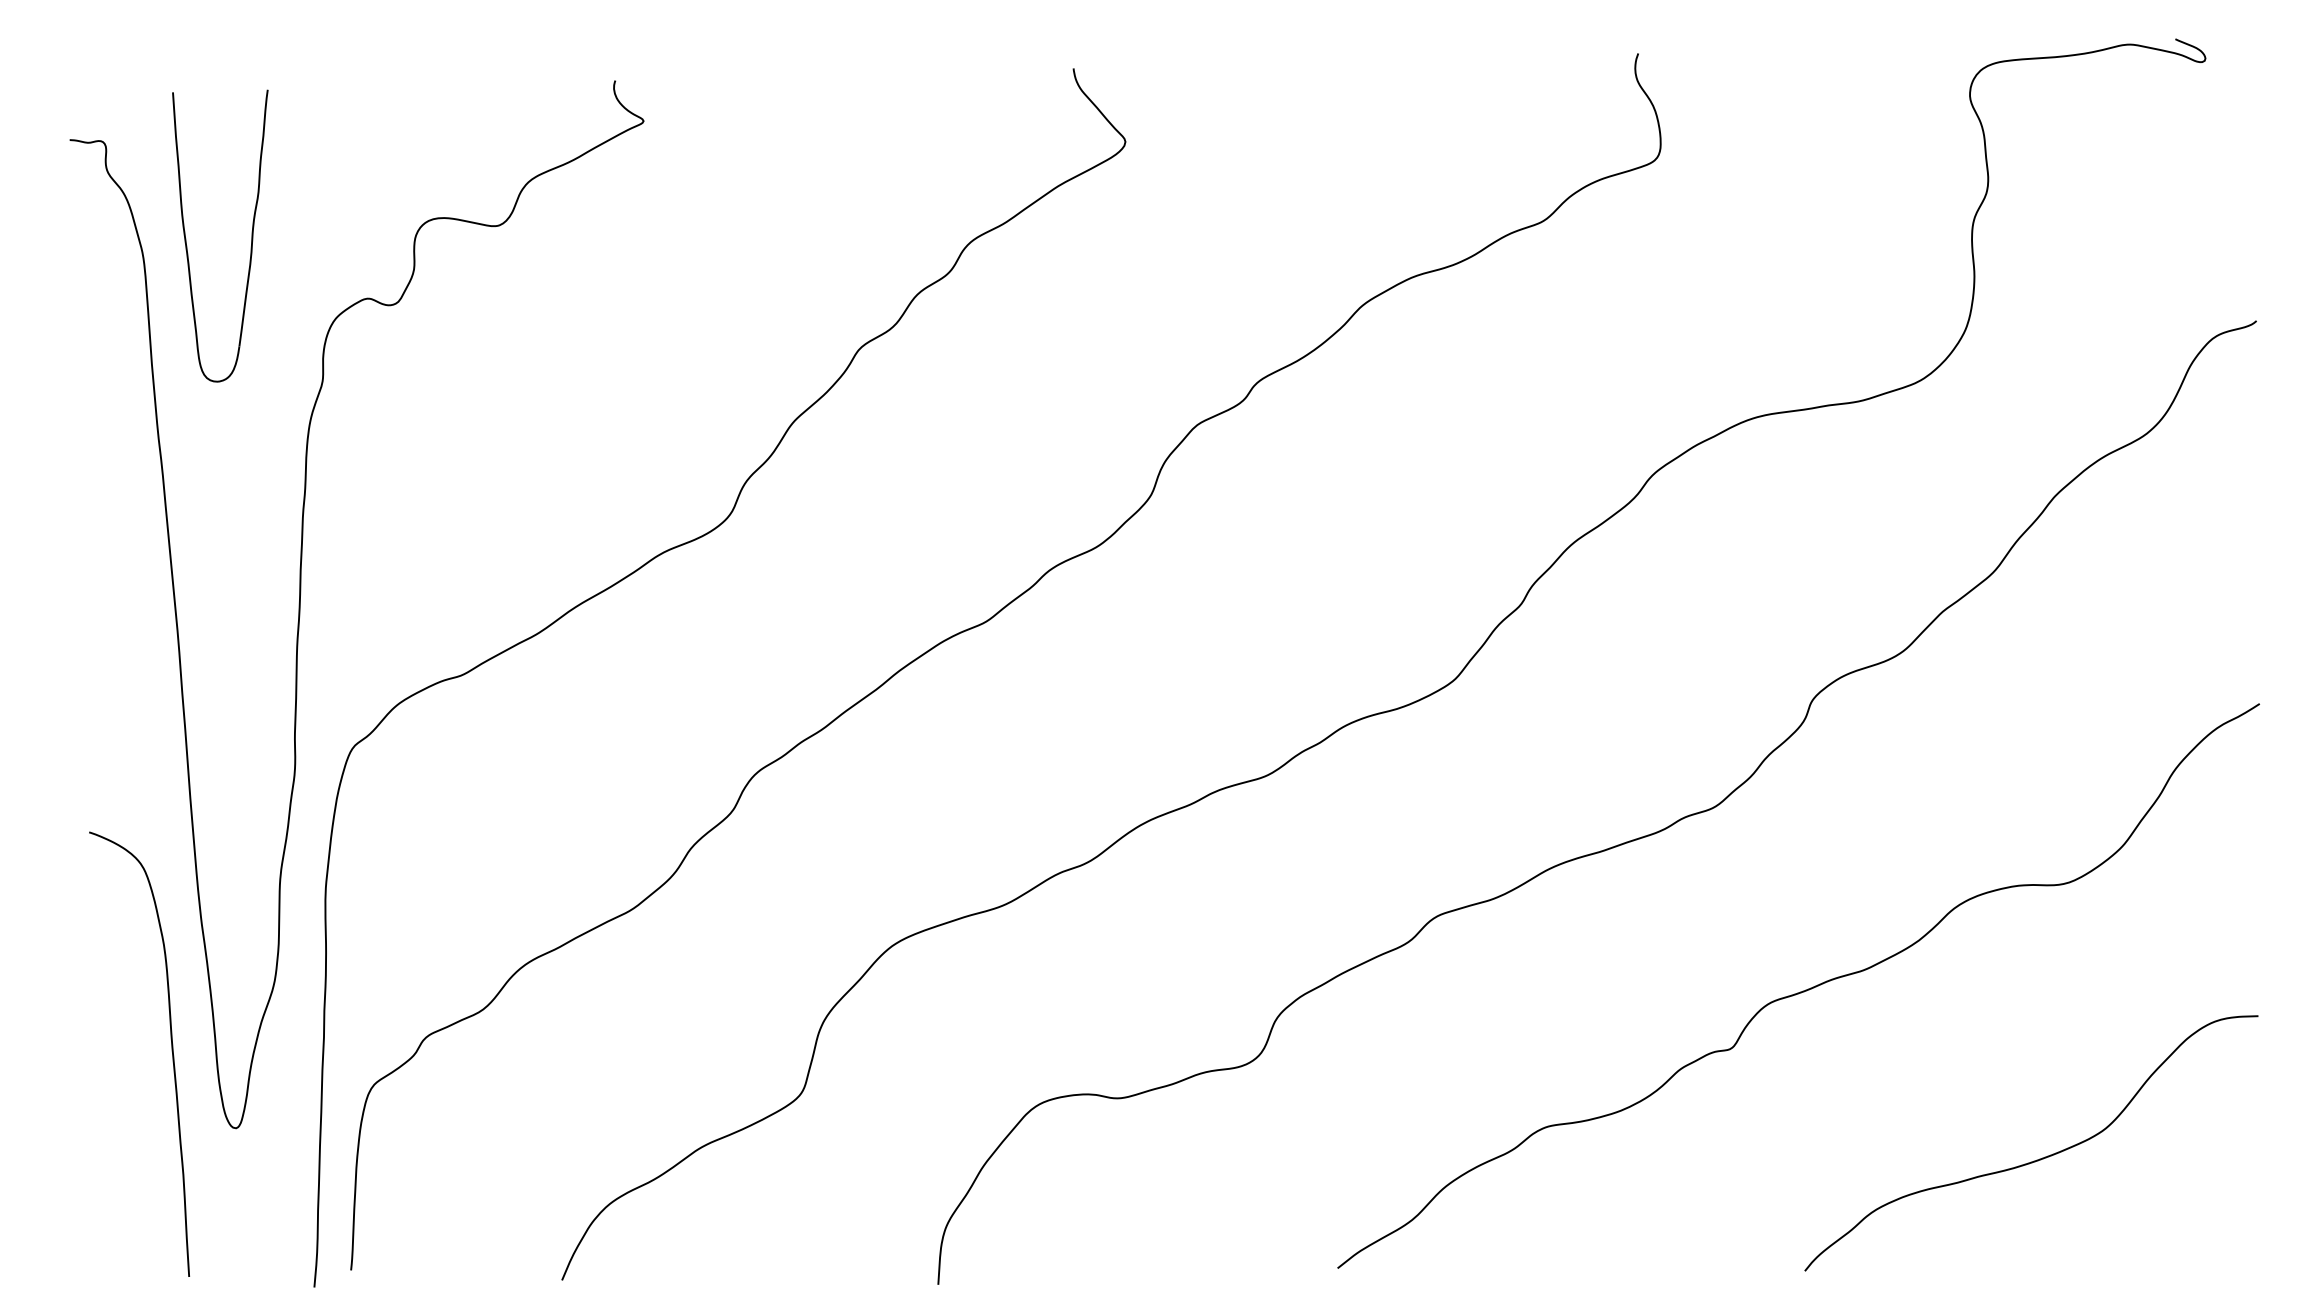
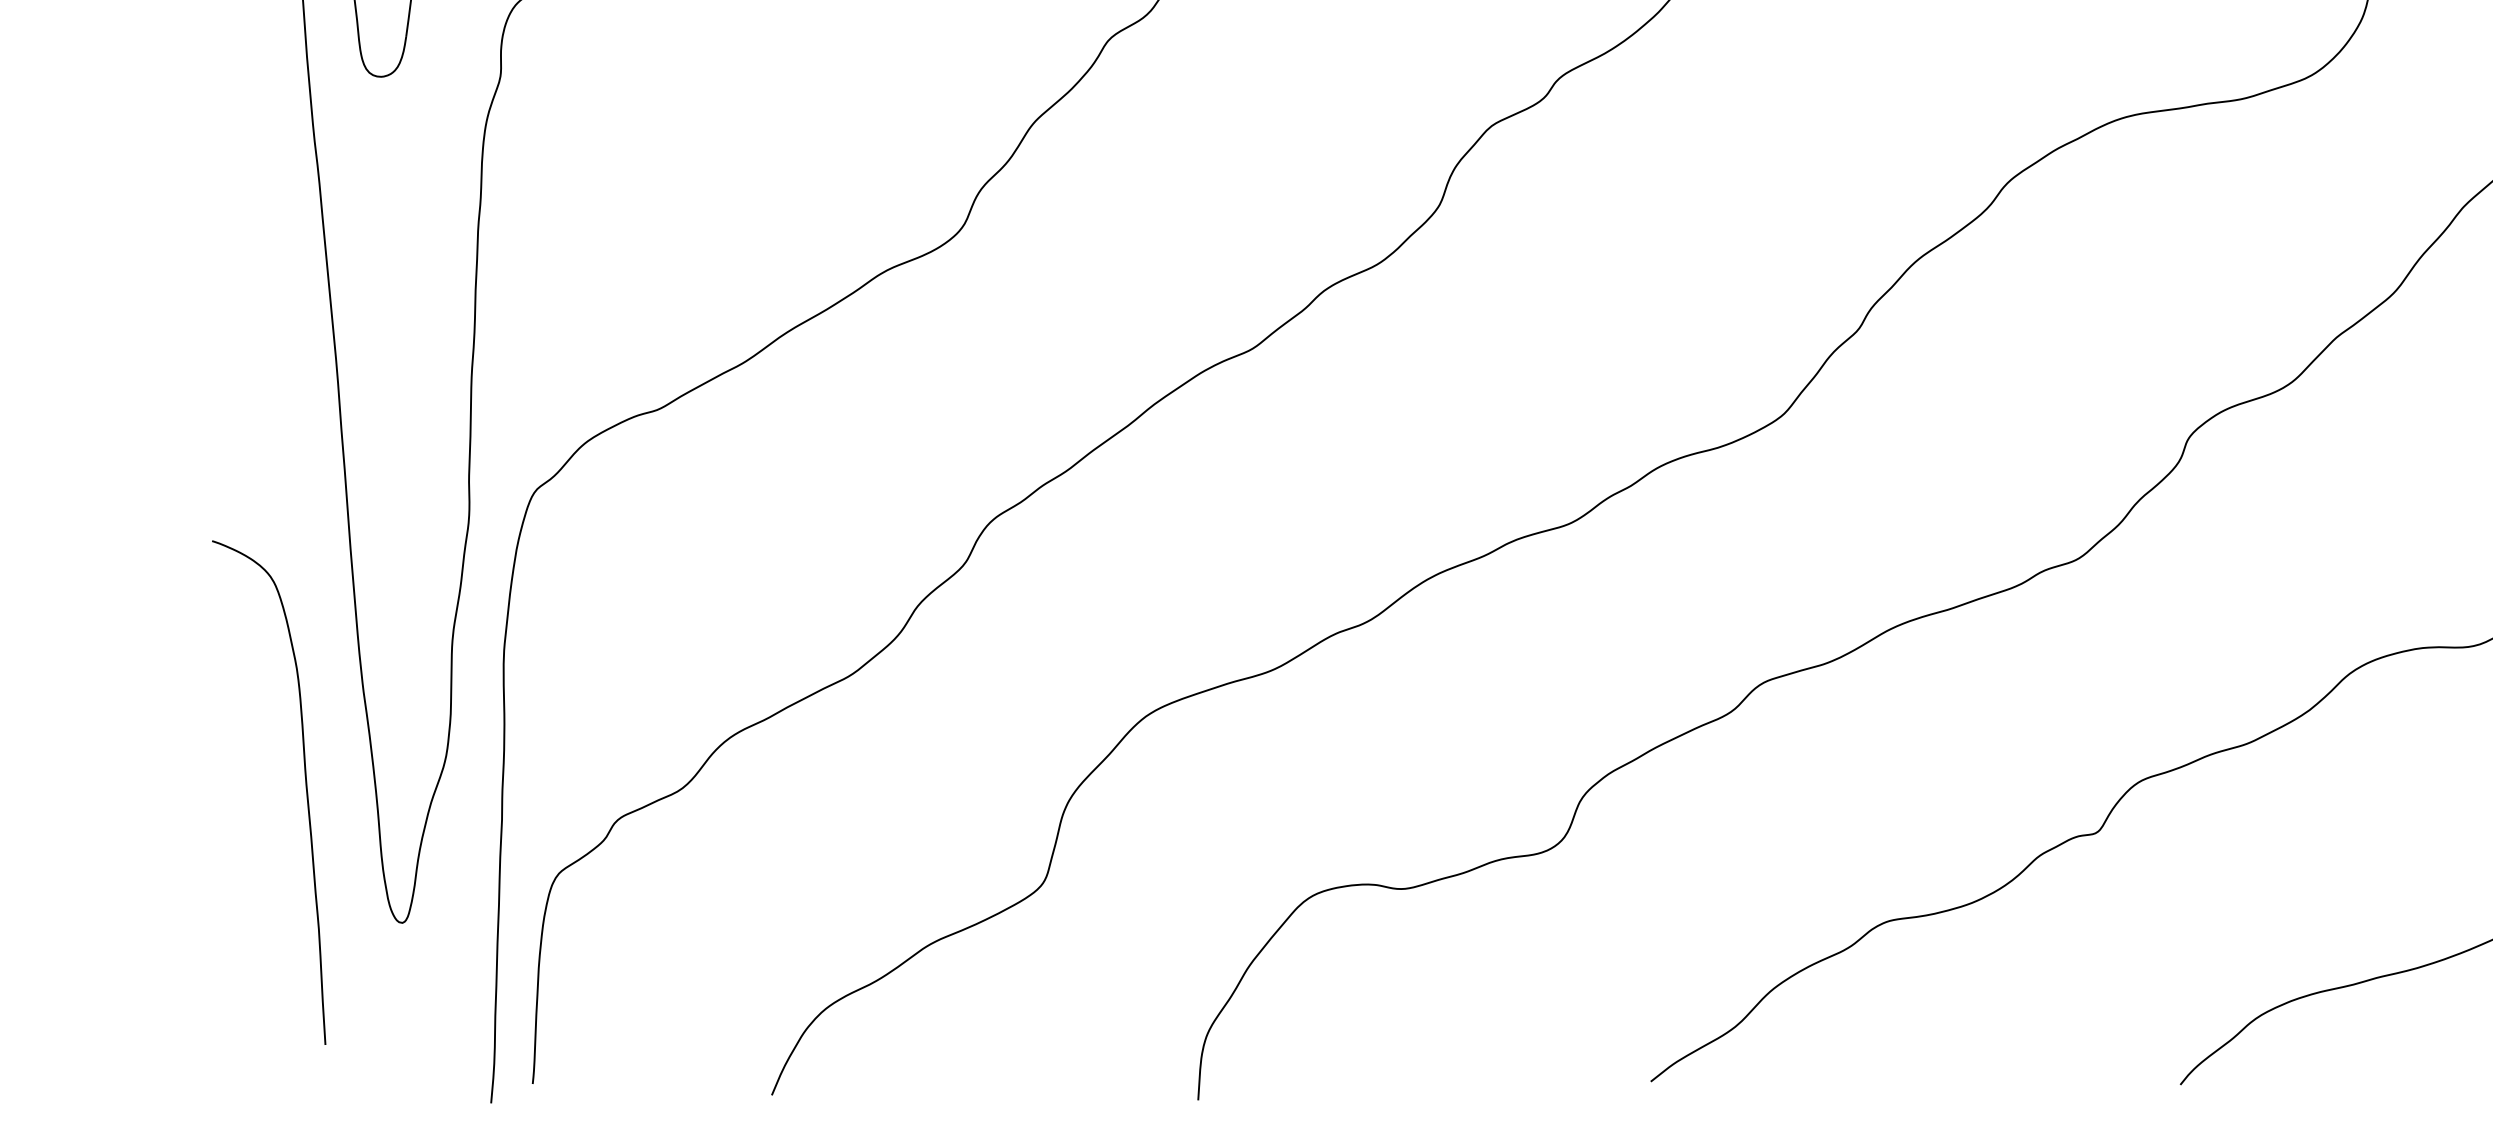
curve: (171, 1051) -> (305, 789), moved

